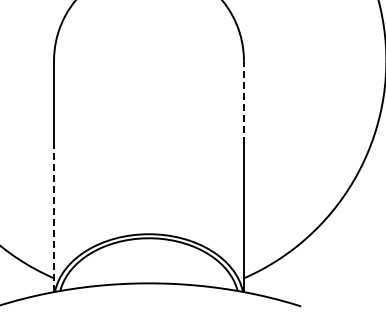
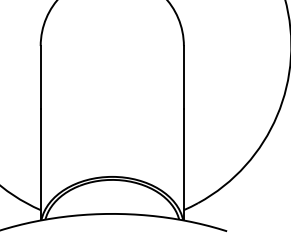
line: (243, 102) -> (183, 77), dashed -> solid
line: (54, 218) -> (41, 165), dashed -> solid

